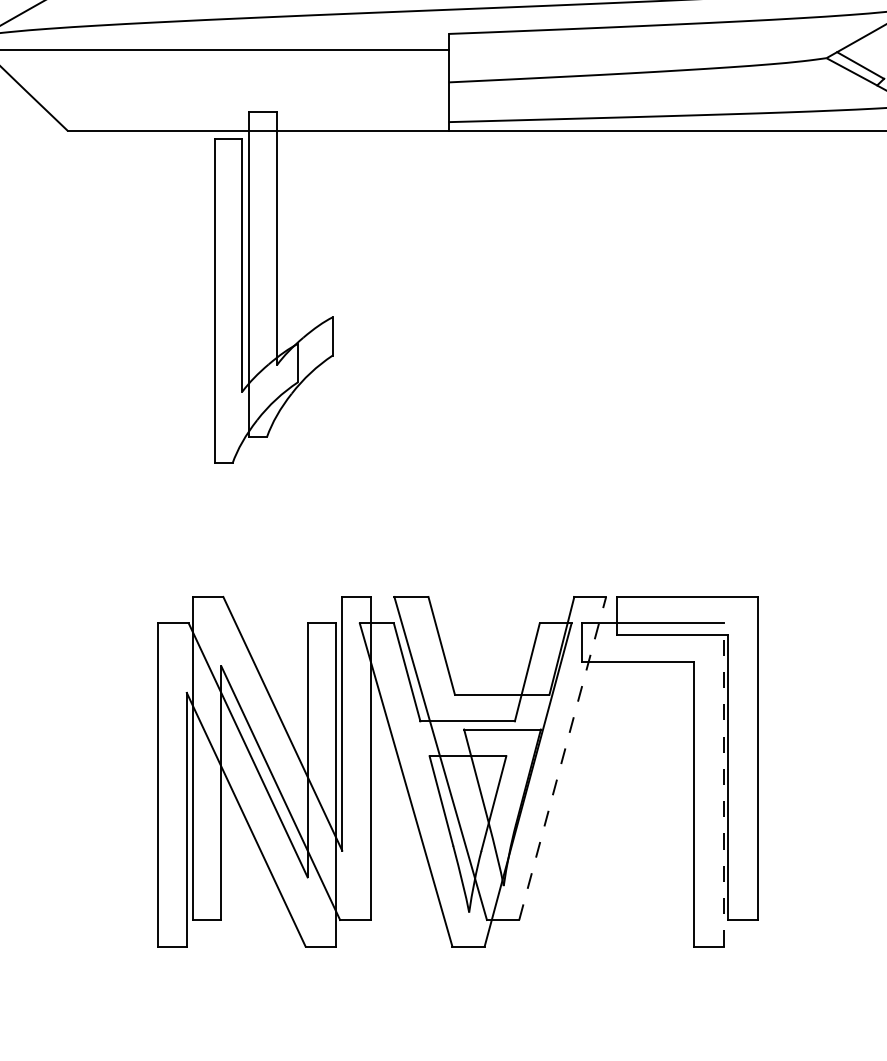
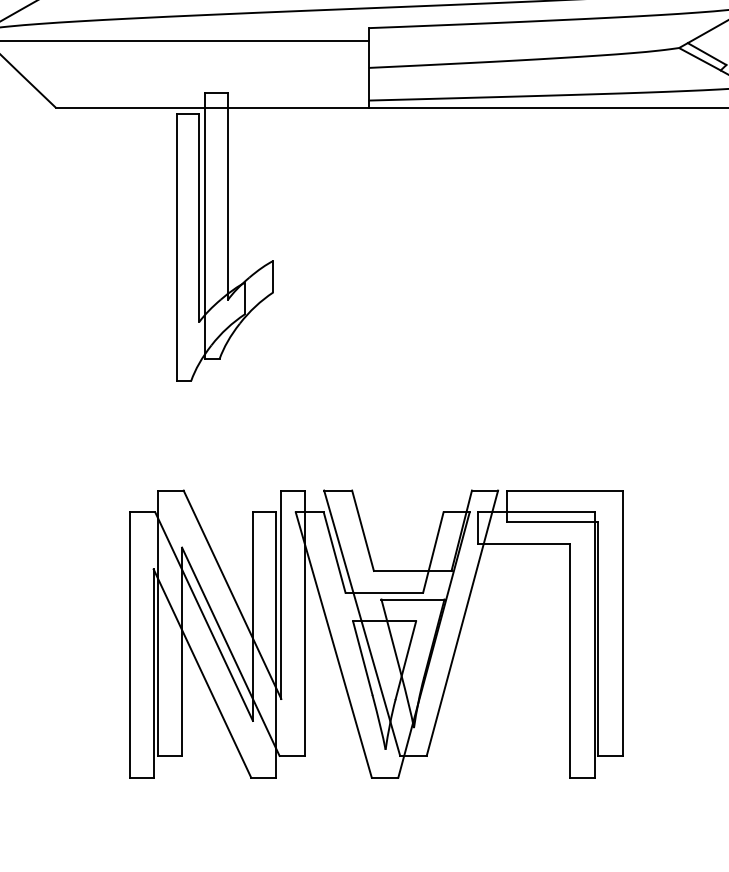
line: (562, 758) -> (462, 623), dashed -> solid
line: (723, 784) -> (594, 644), dashed -> solid

